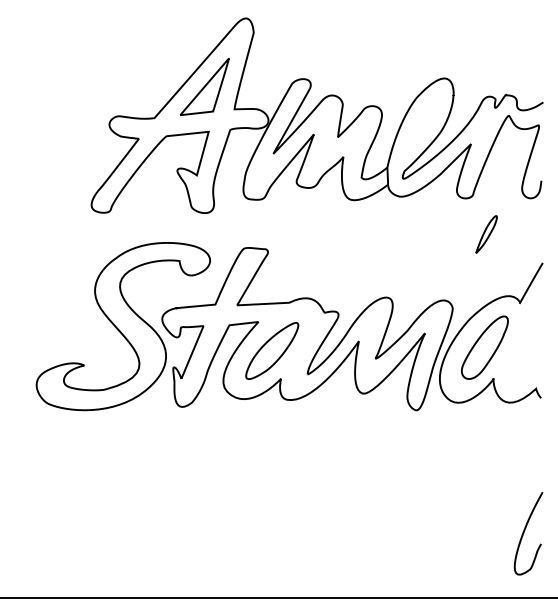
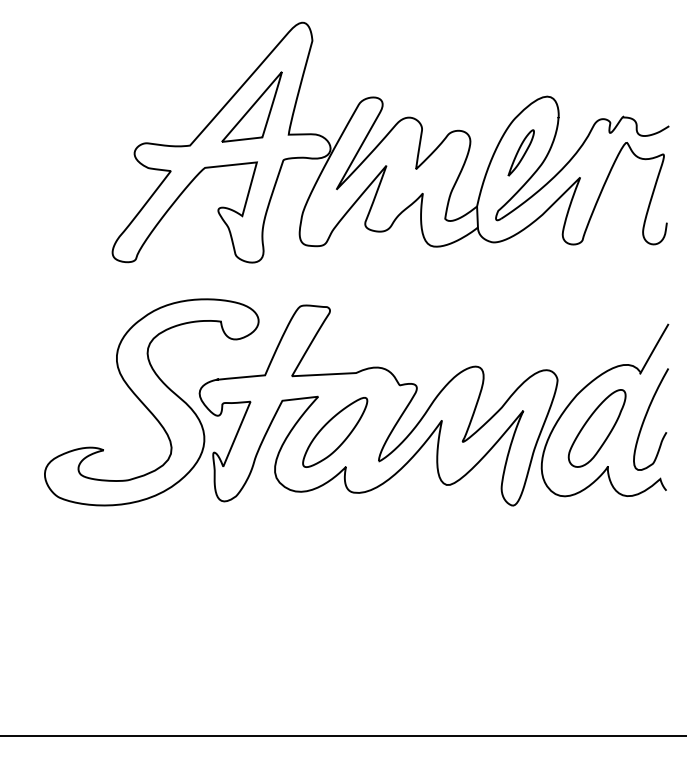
part: (485, 234) -> (520, 152), moved
curve: (524, 532) -> (646, 417), moved

